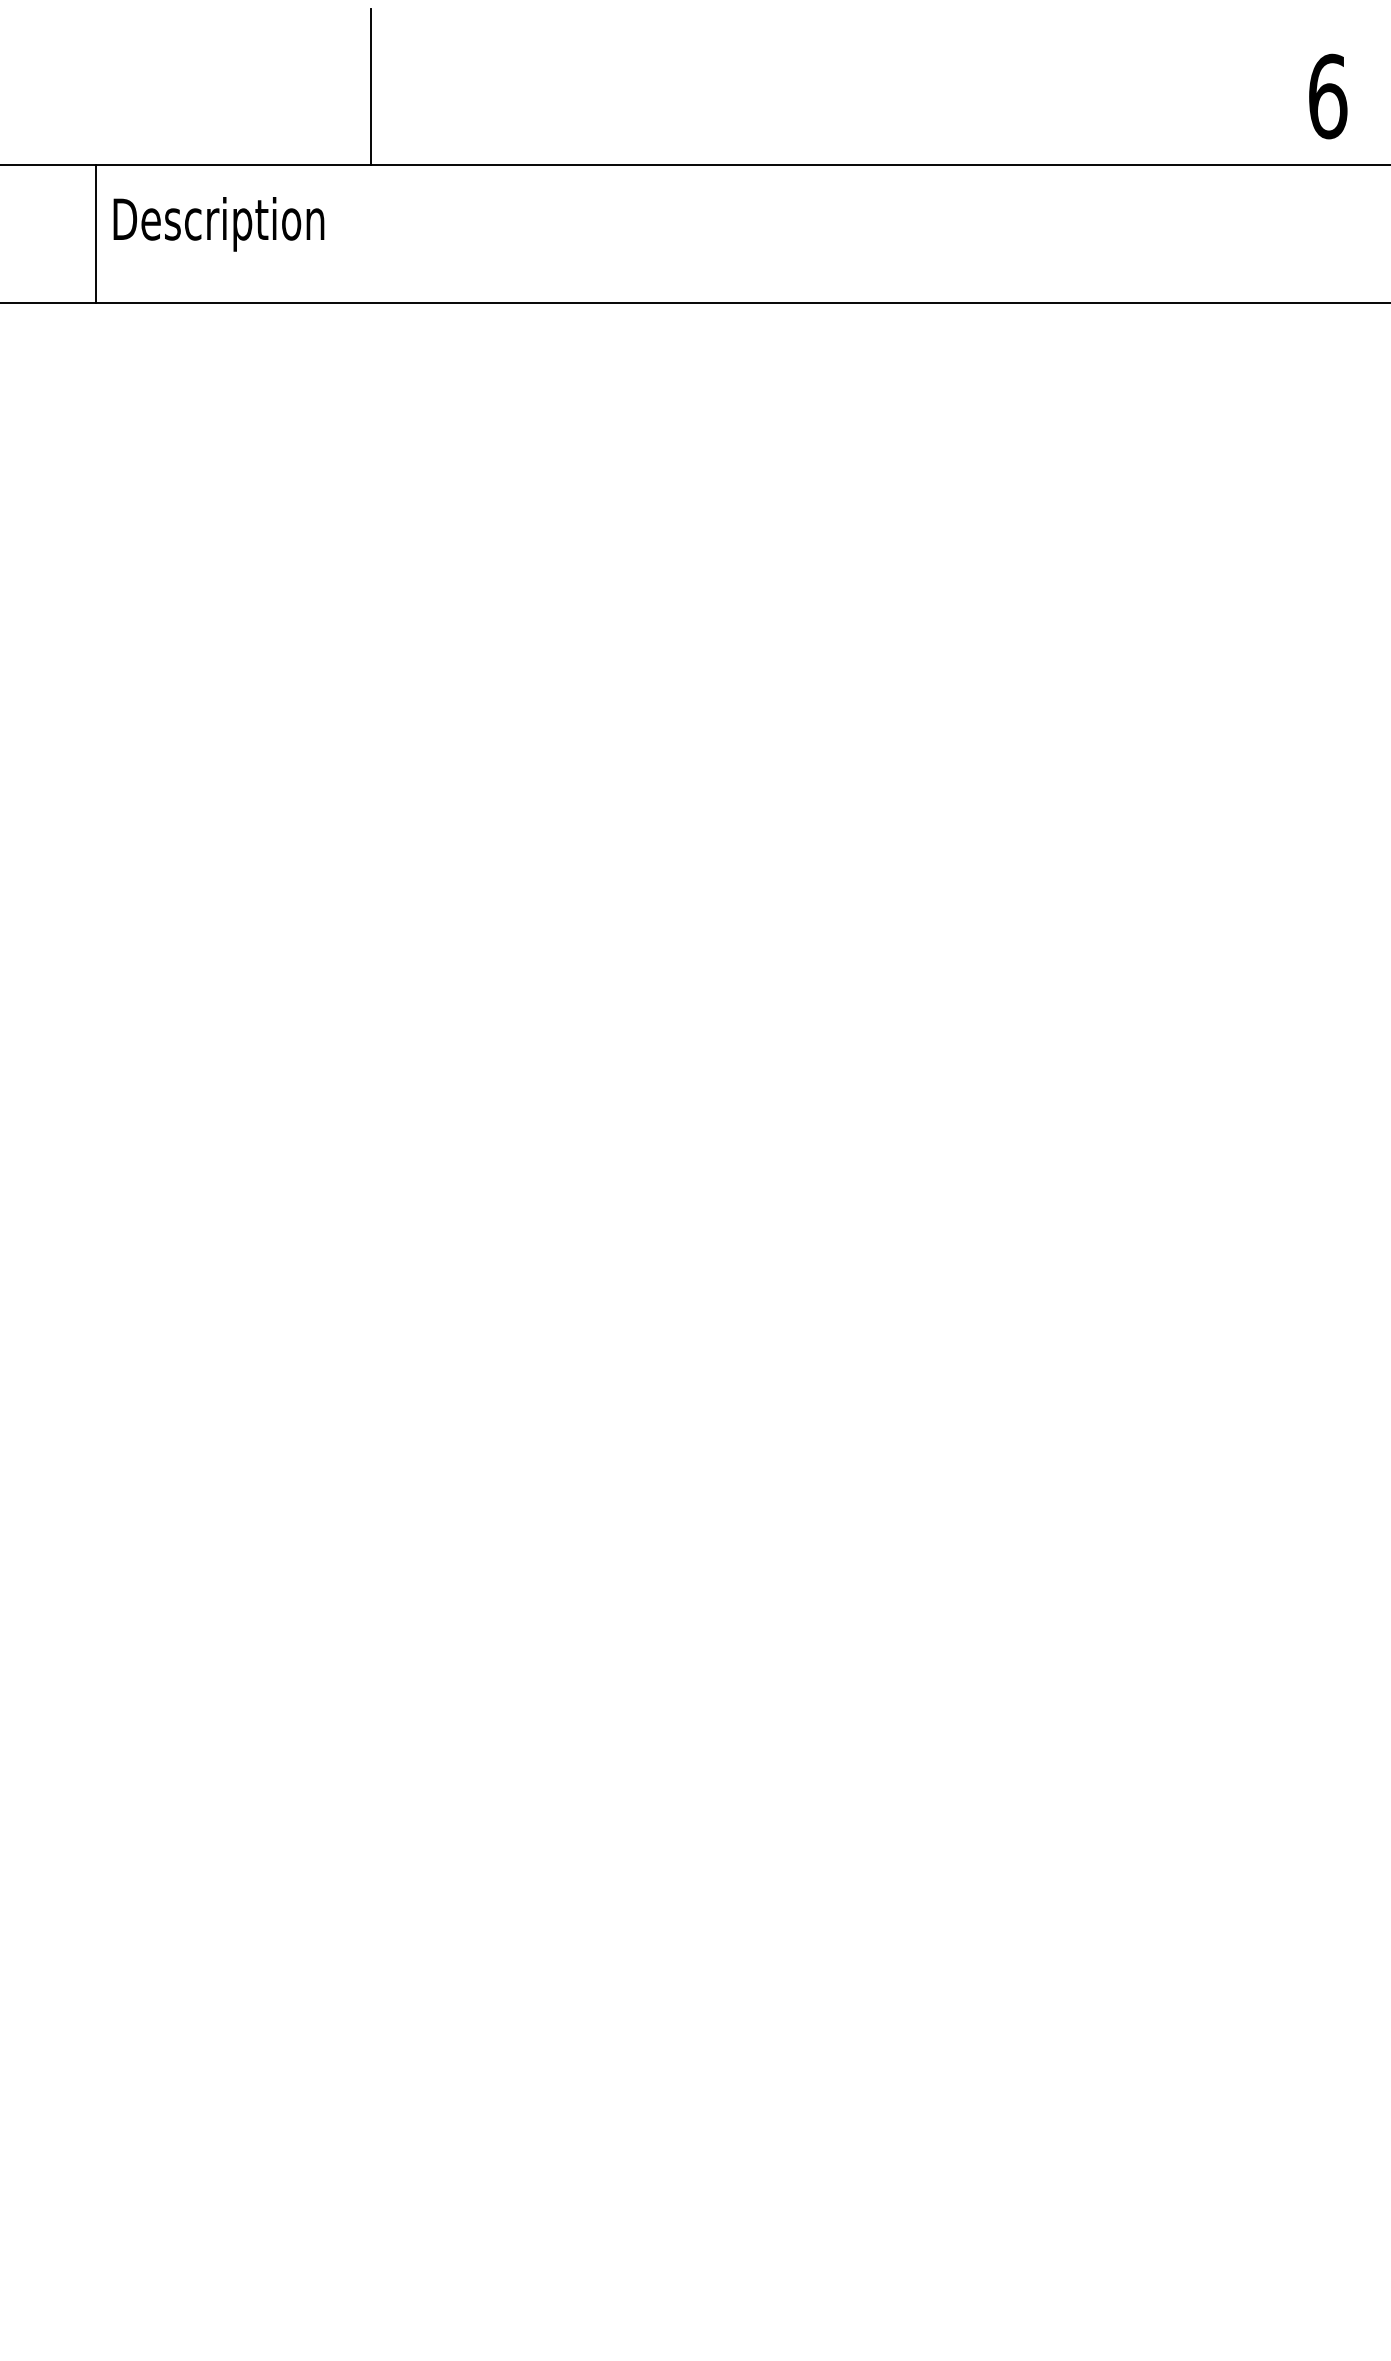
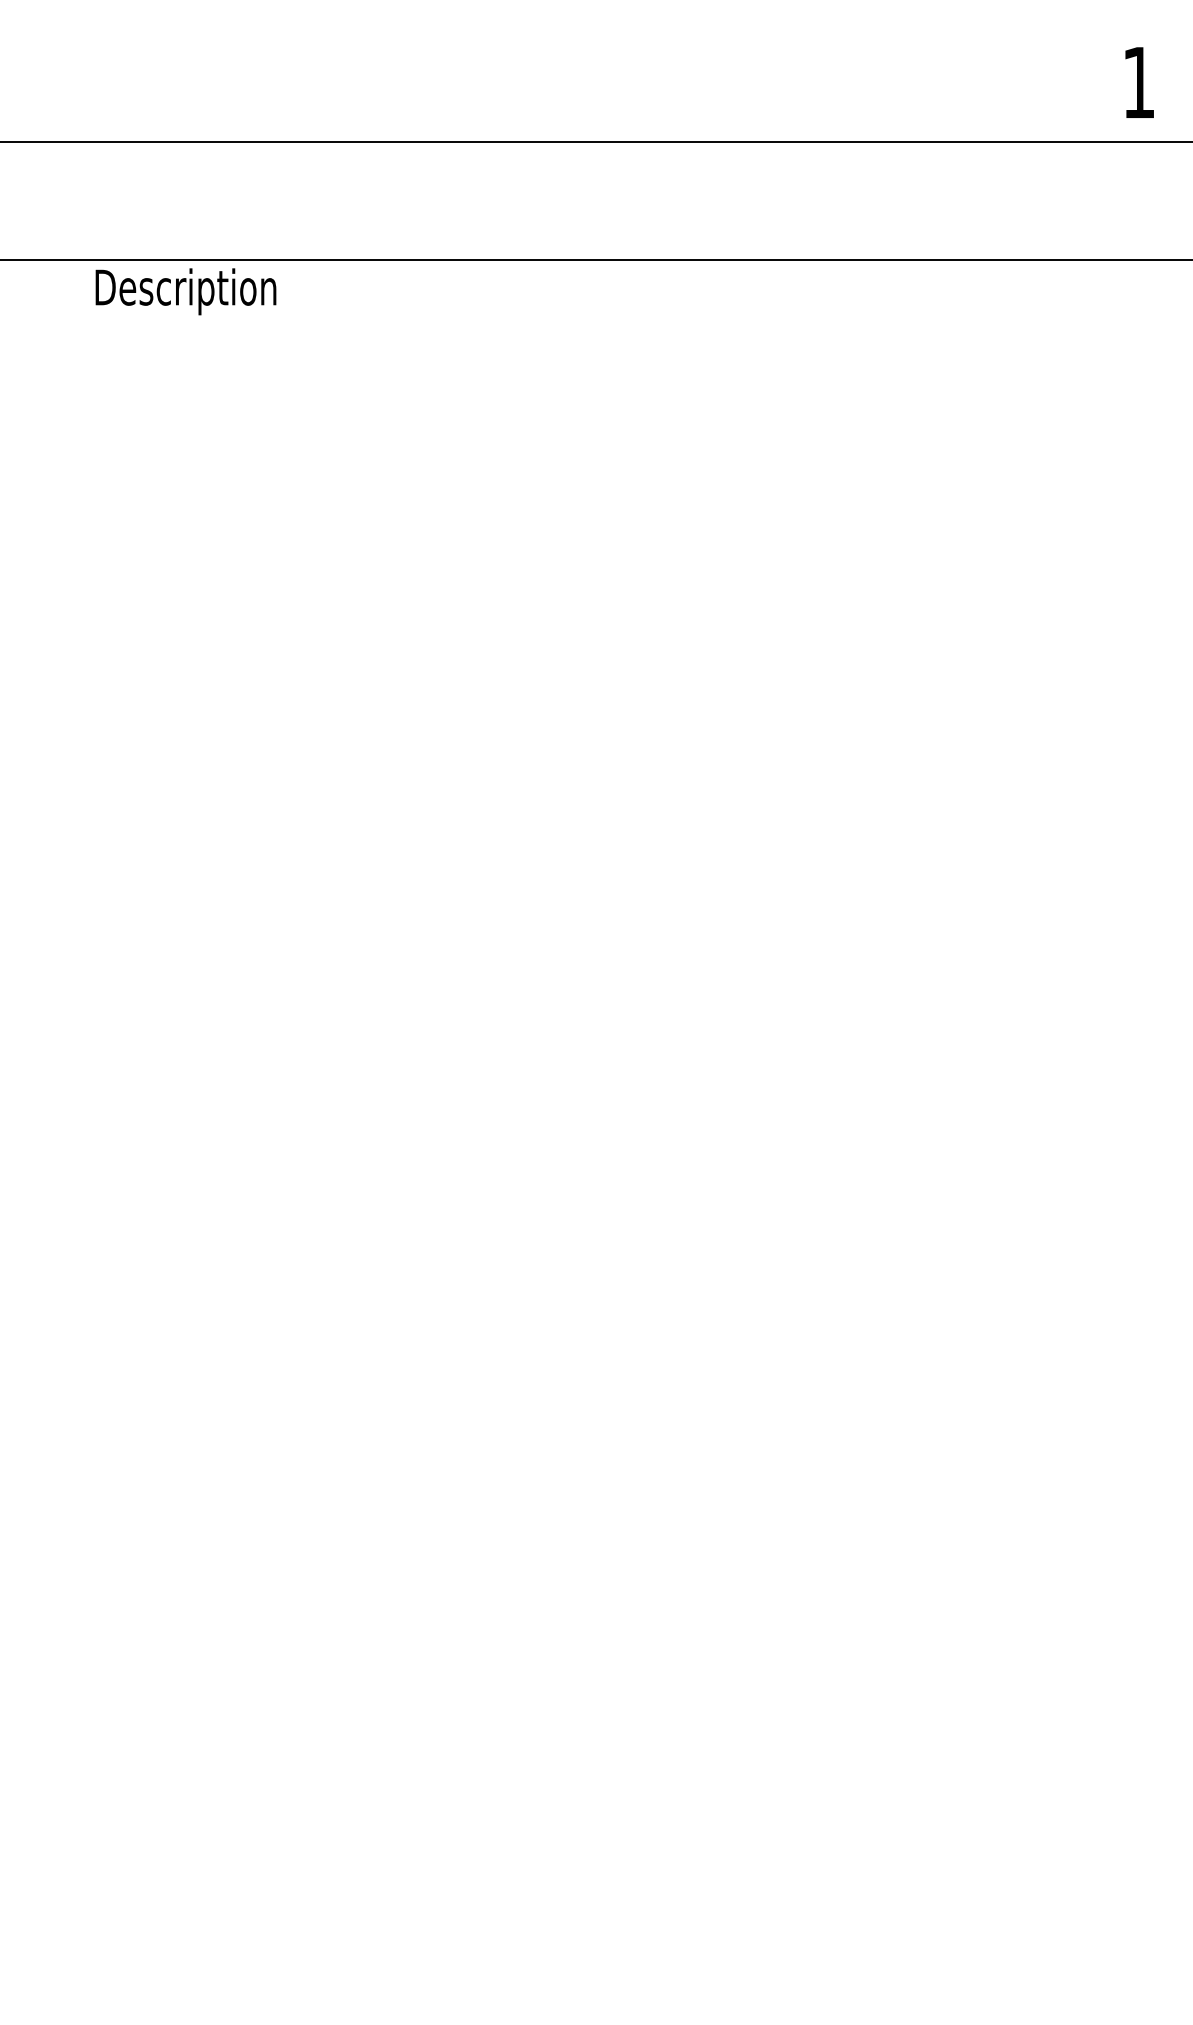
line: (371, 86) -> (318, 74), removed
text: (1328, 96) -> (1139, 82), 6 -> 1
text: (218, 224) -> (185, 291), moved
line: (96, 233) -> (82, 200), removed

